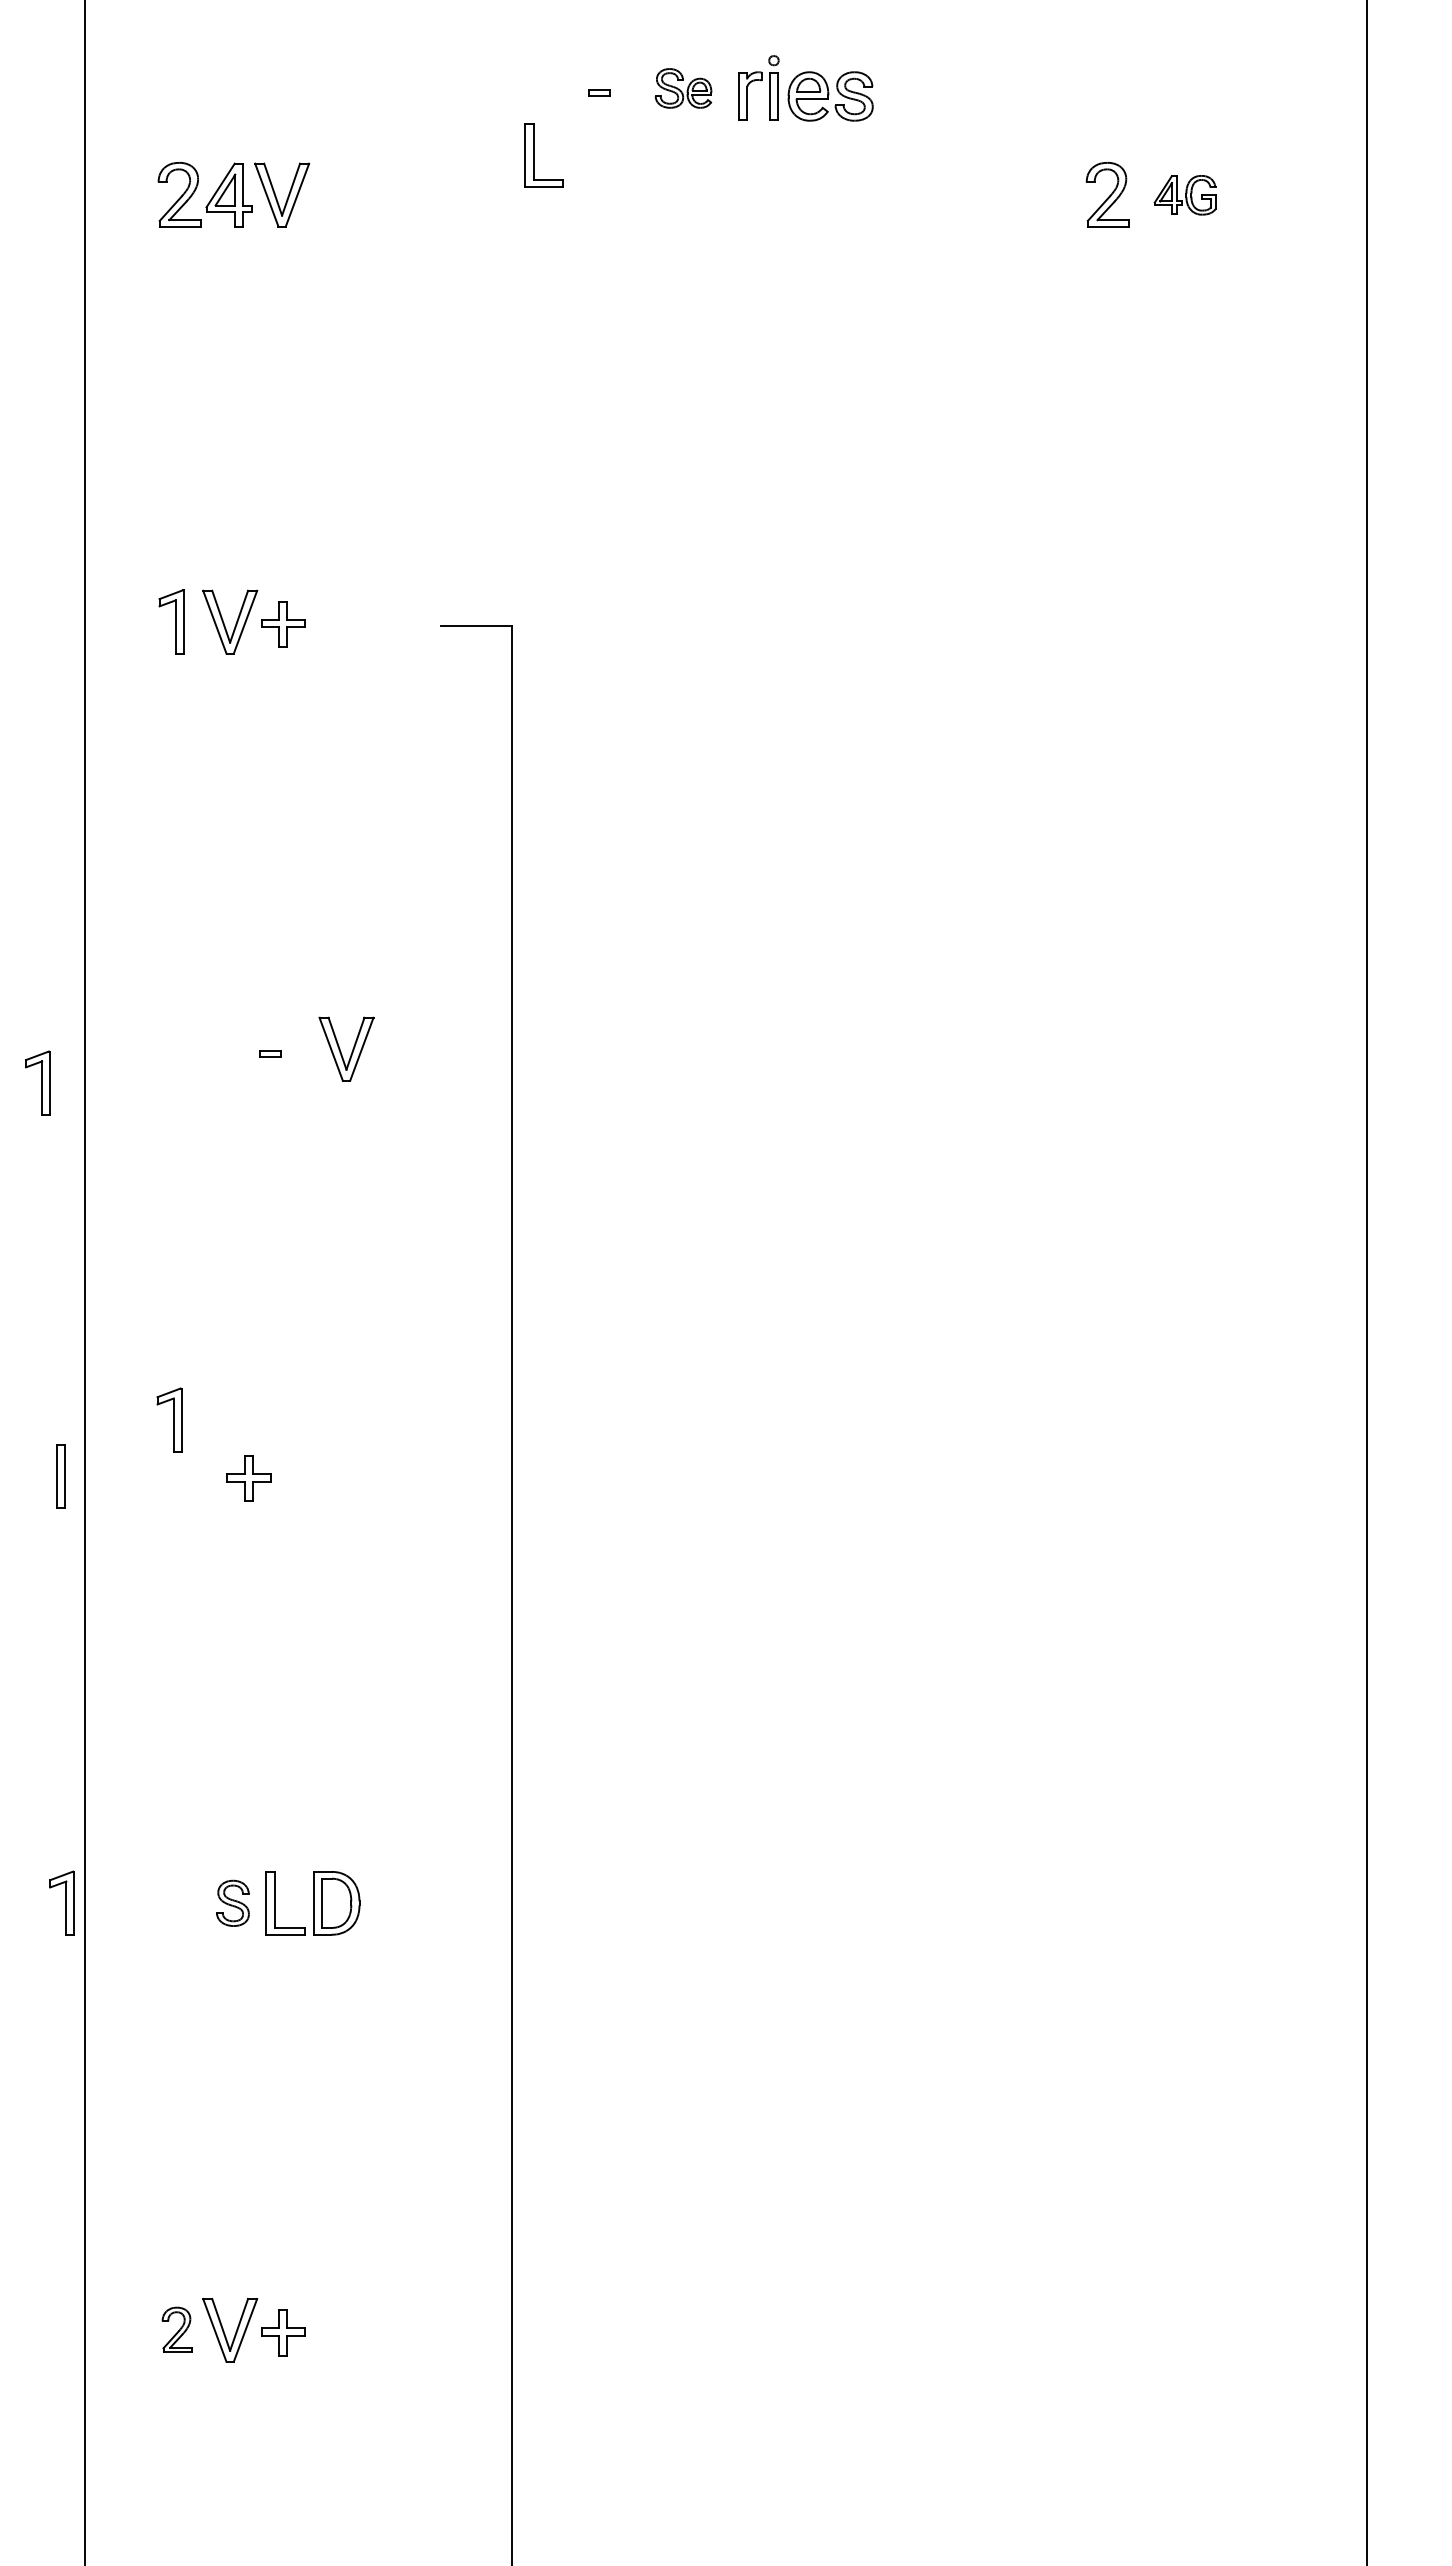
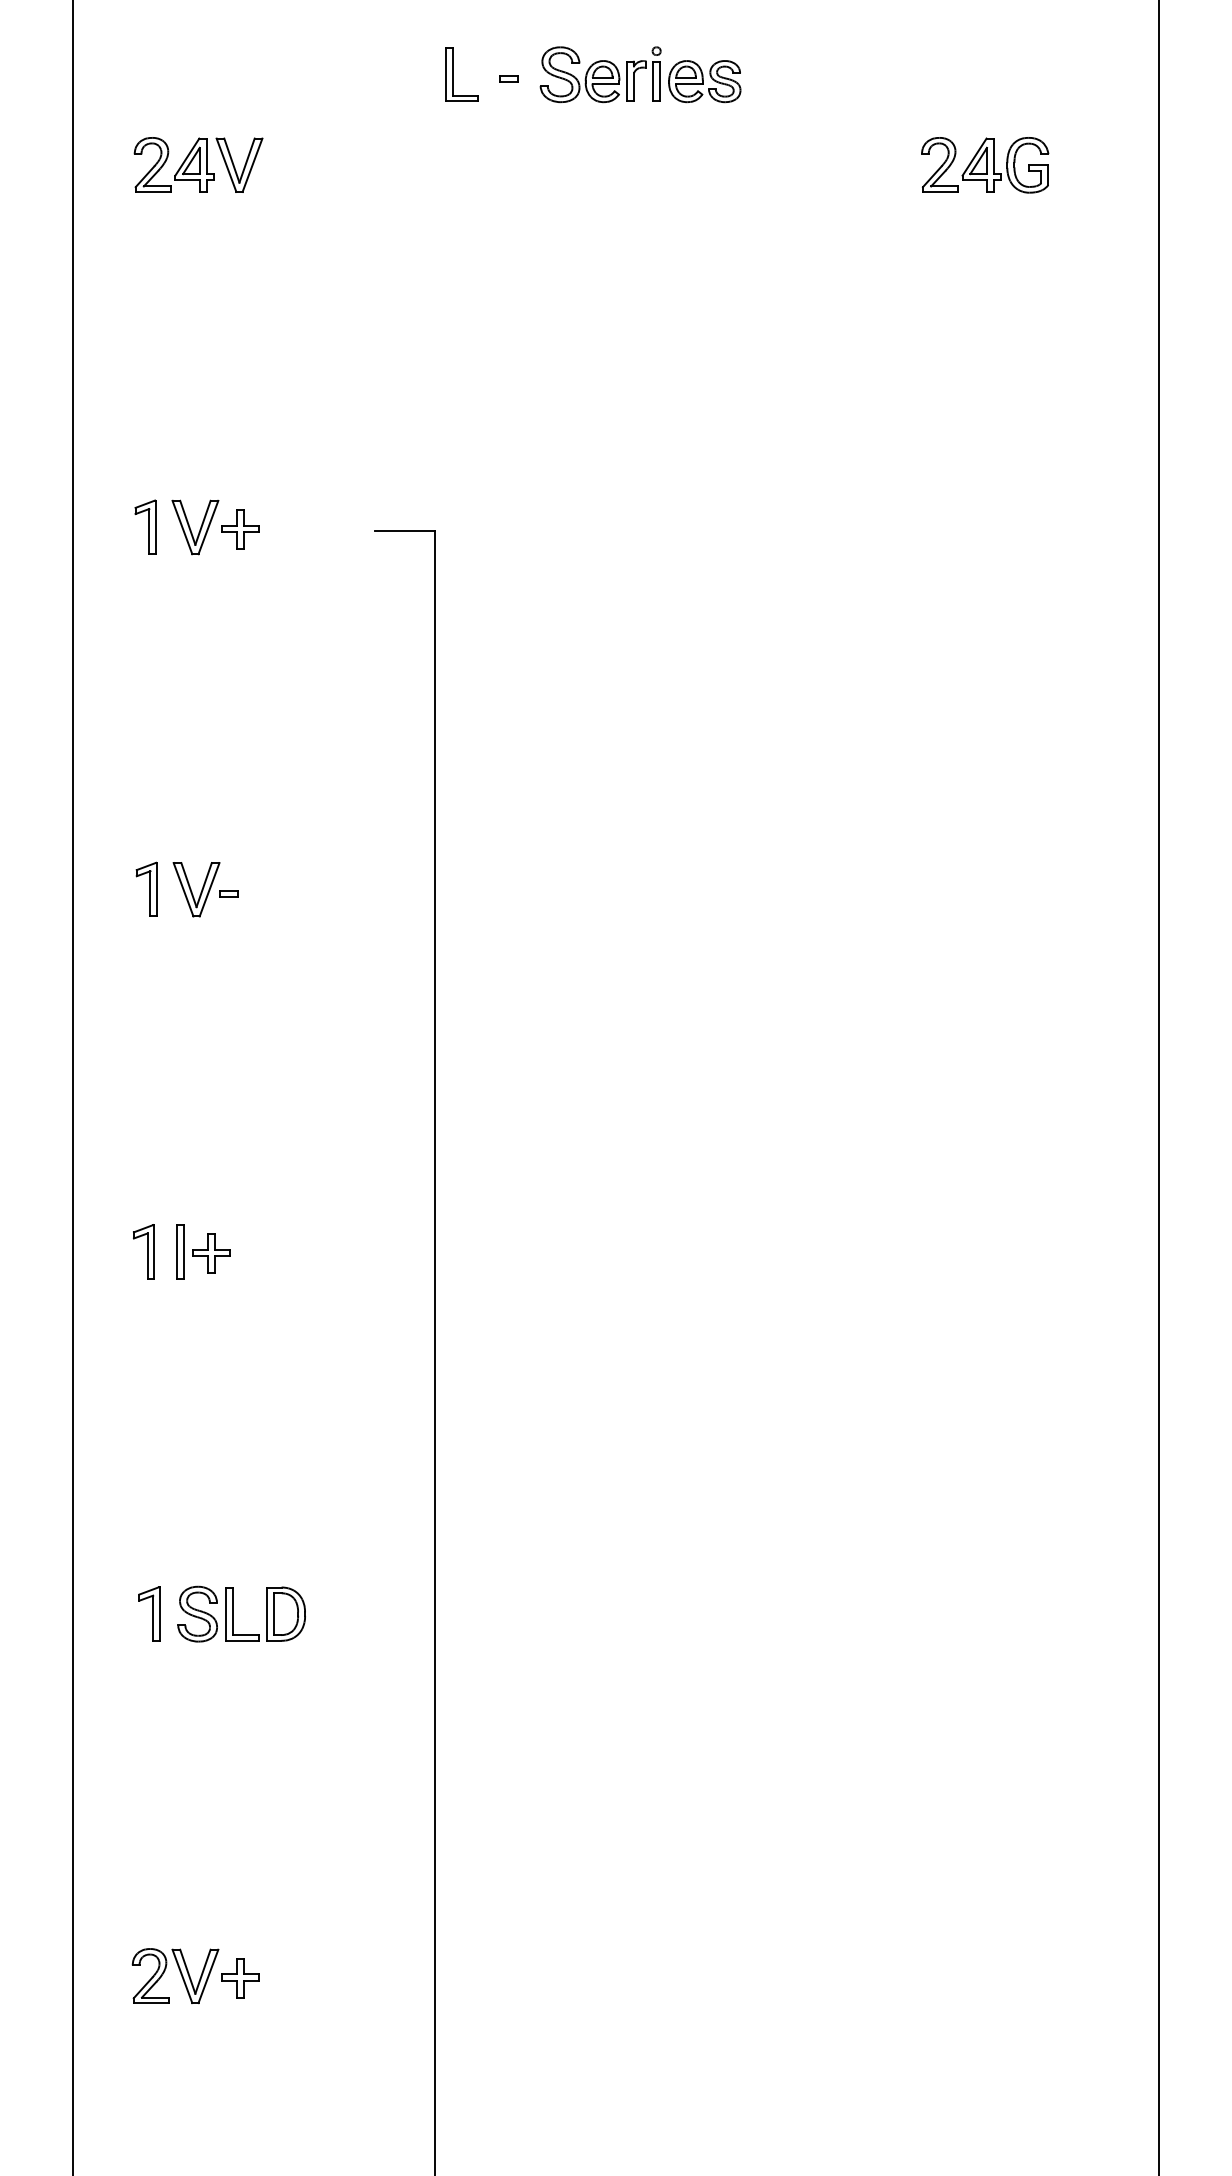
part: (683, 88) -> (579, 74), size x1.67
part: (534, 155) -> (453, 74), moved
part: (1184, 195) -> (1004, 165), size x1.67
part: (346, 1048) -> (196, 889), moved
part: (37, 1082) -> (146, 889), moved
part: (169, 1419) -> (143, 1251), moved
part: (60, 1476) -> (179, 1252), moved
part: (61, 1902) -> (149, 1613), moved
part: (232, 1903) -> (197, 1614), size x1.43
part: (177, 2329) -> (150, 1975), size x1.43

